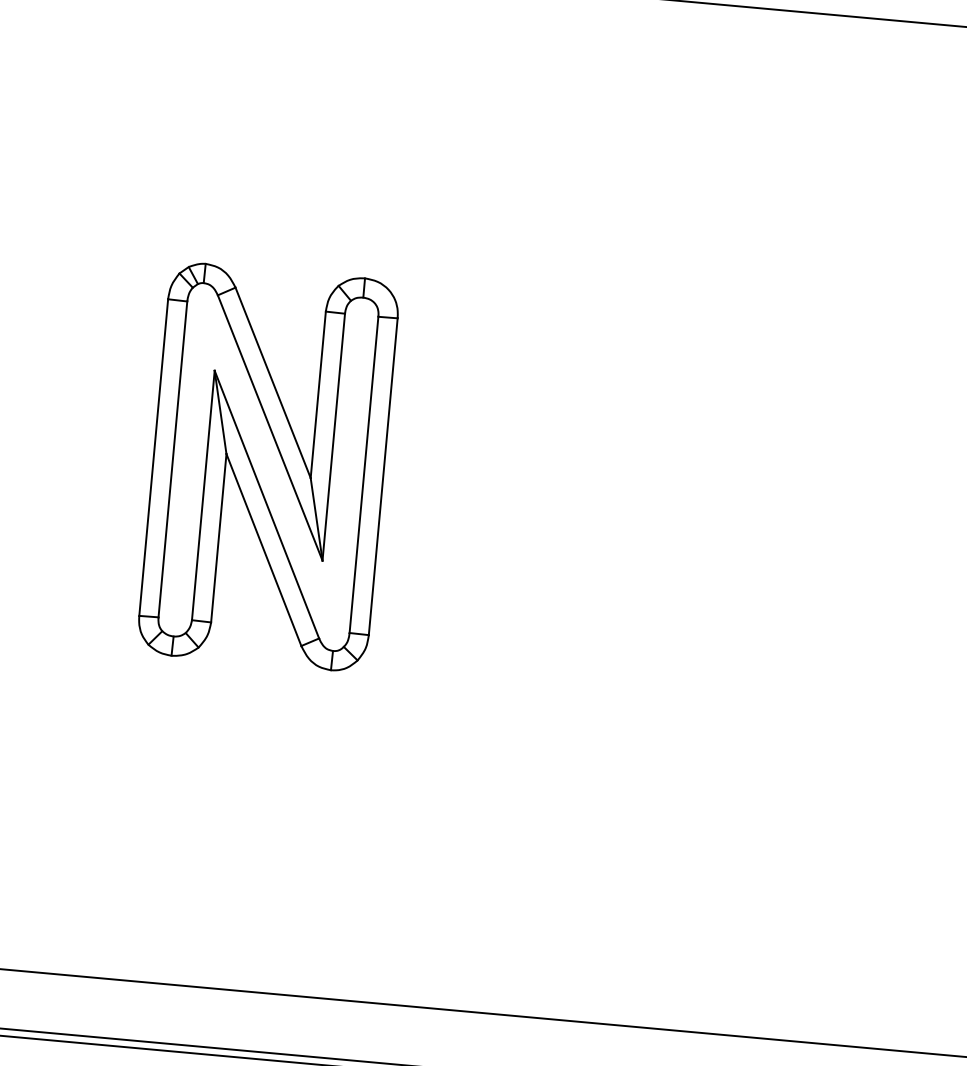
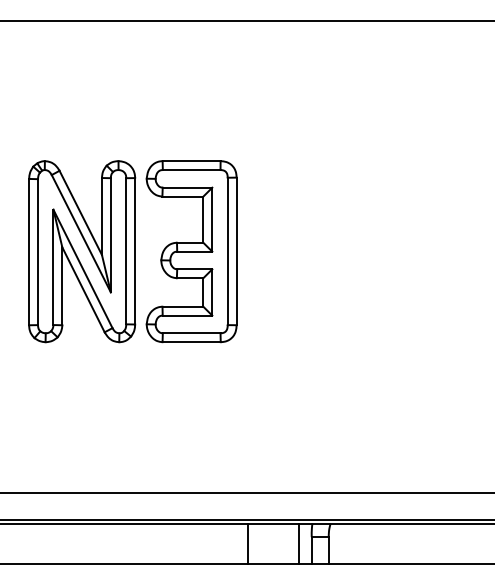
part: (505, 488) -> (191, 251), added

